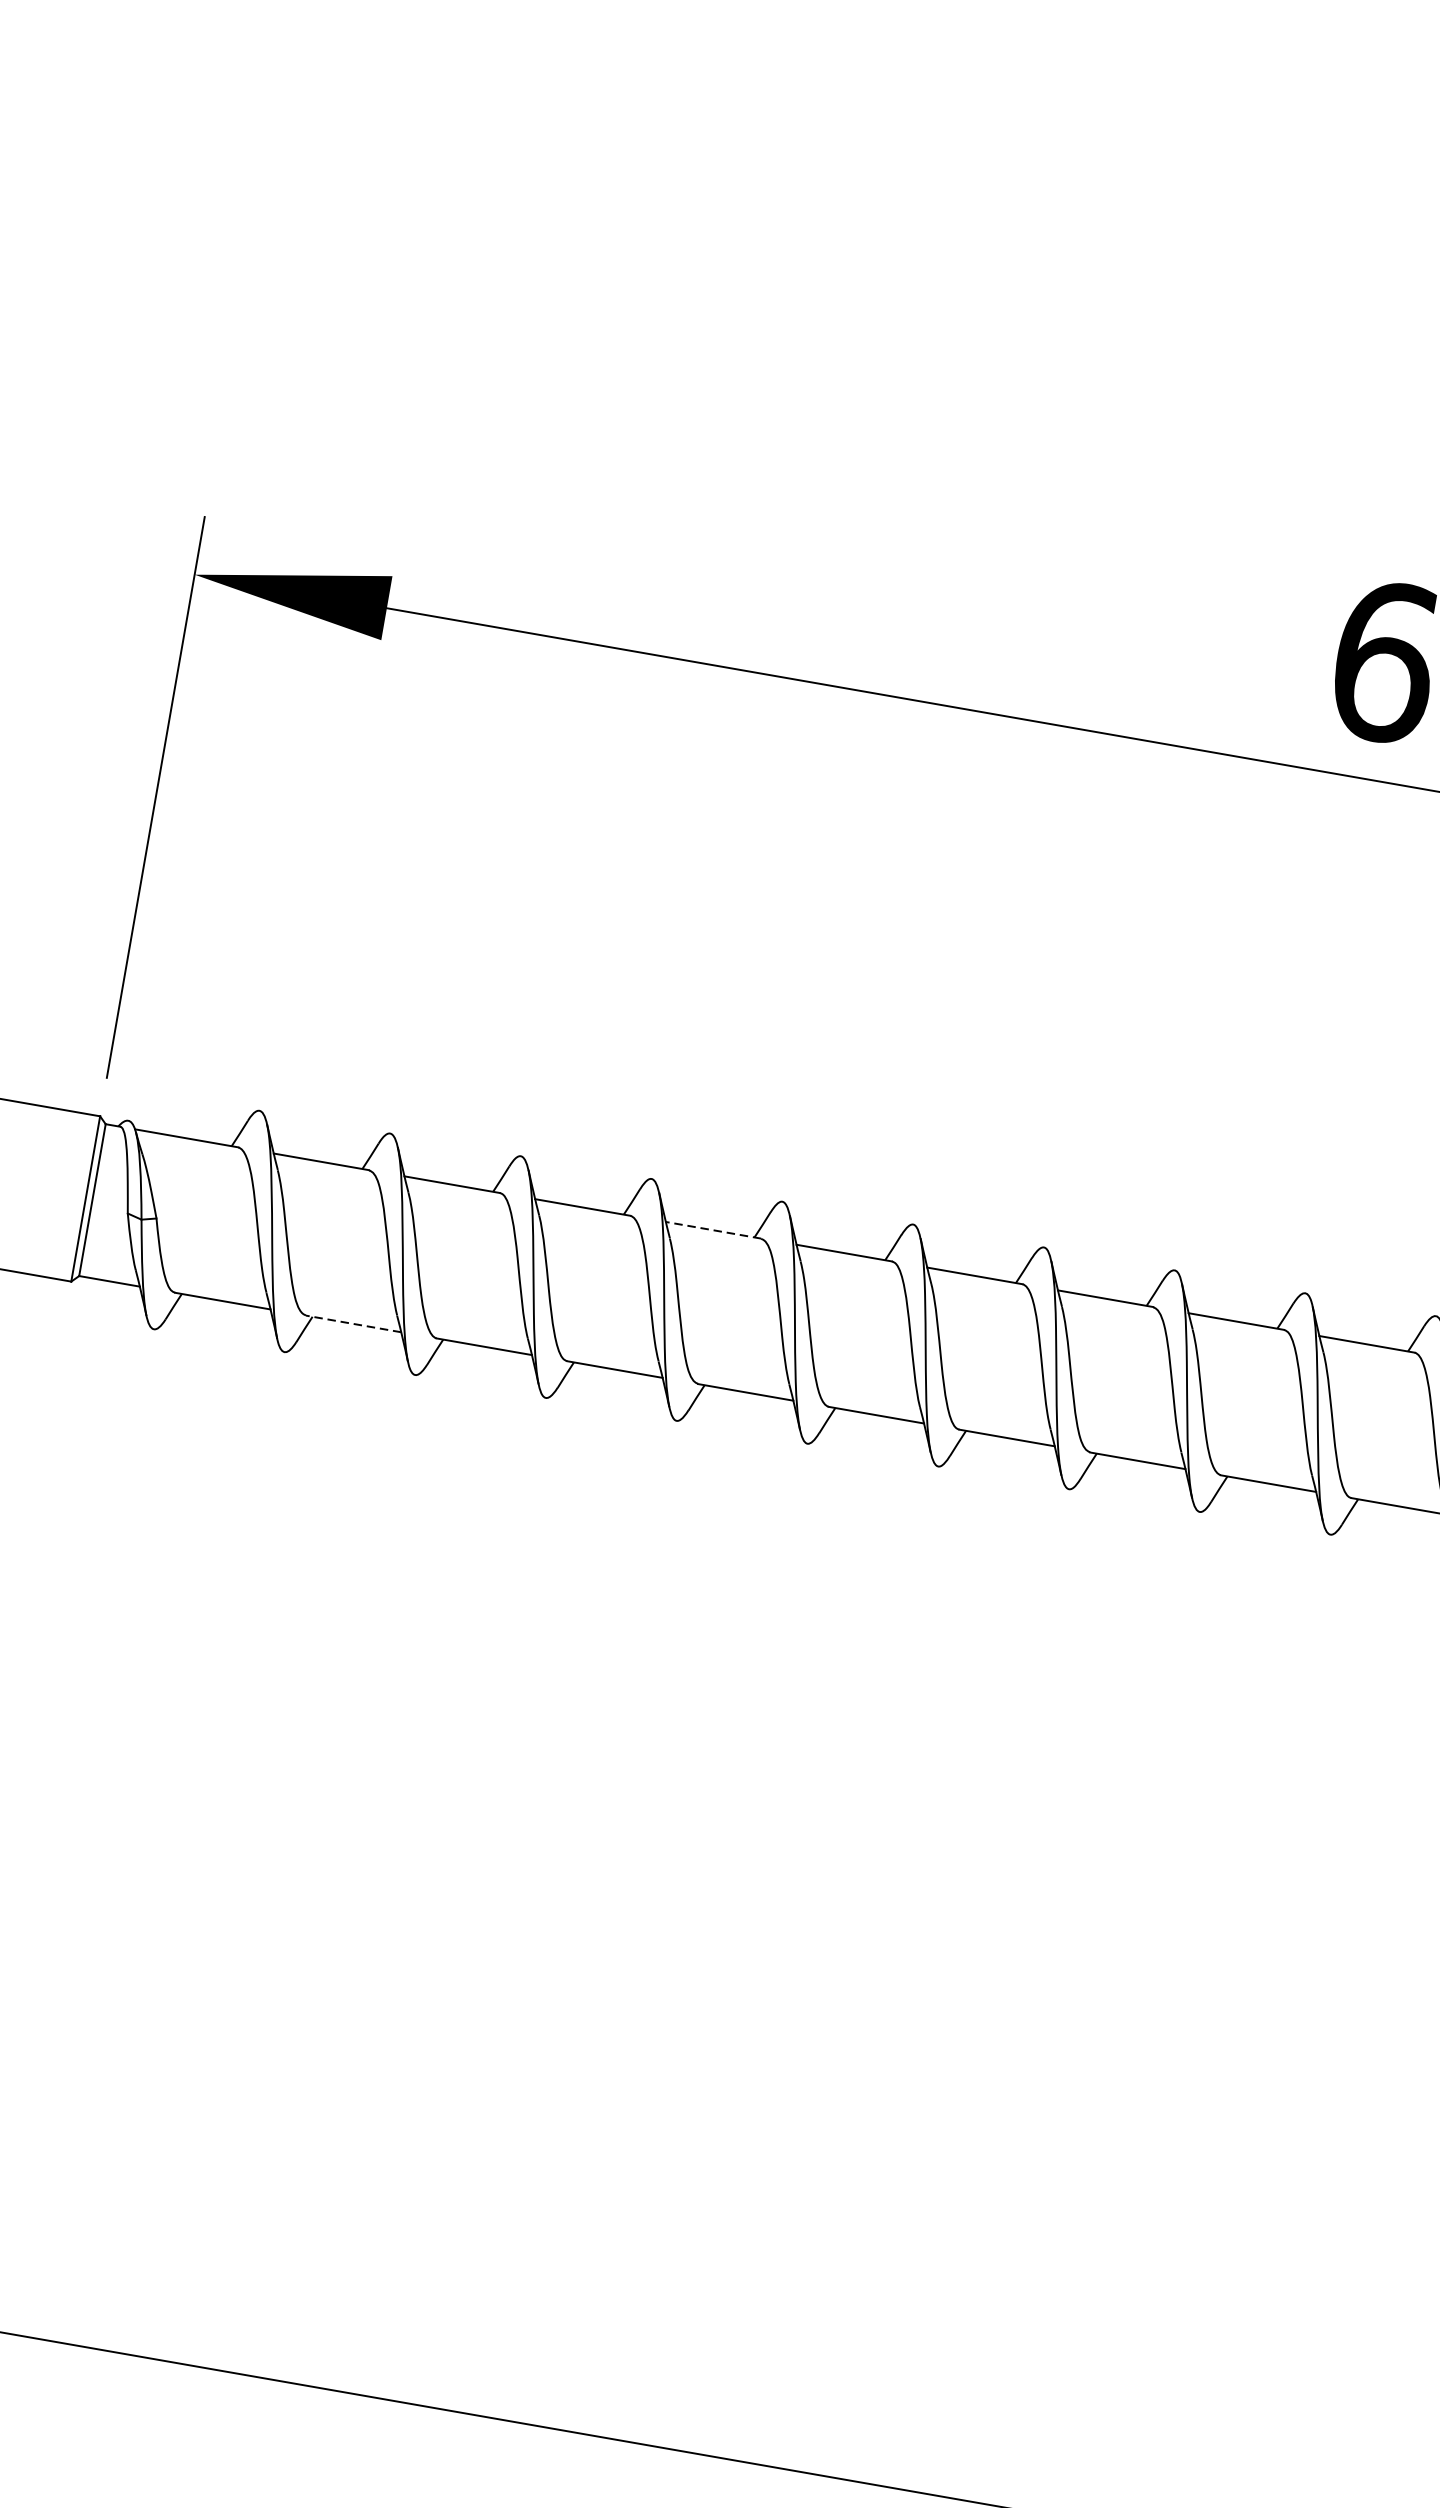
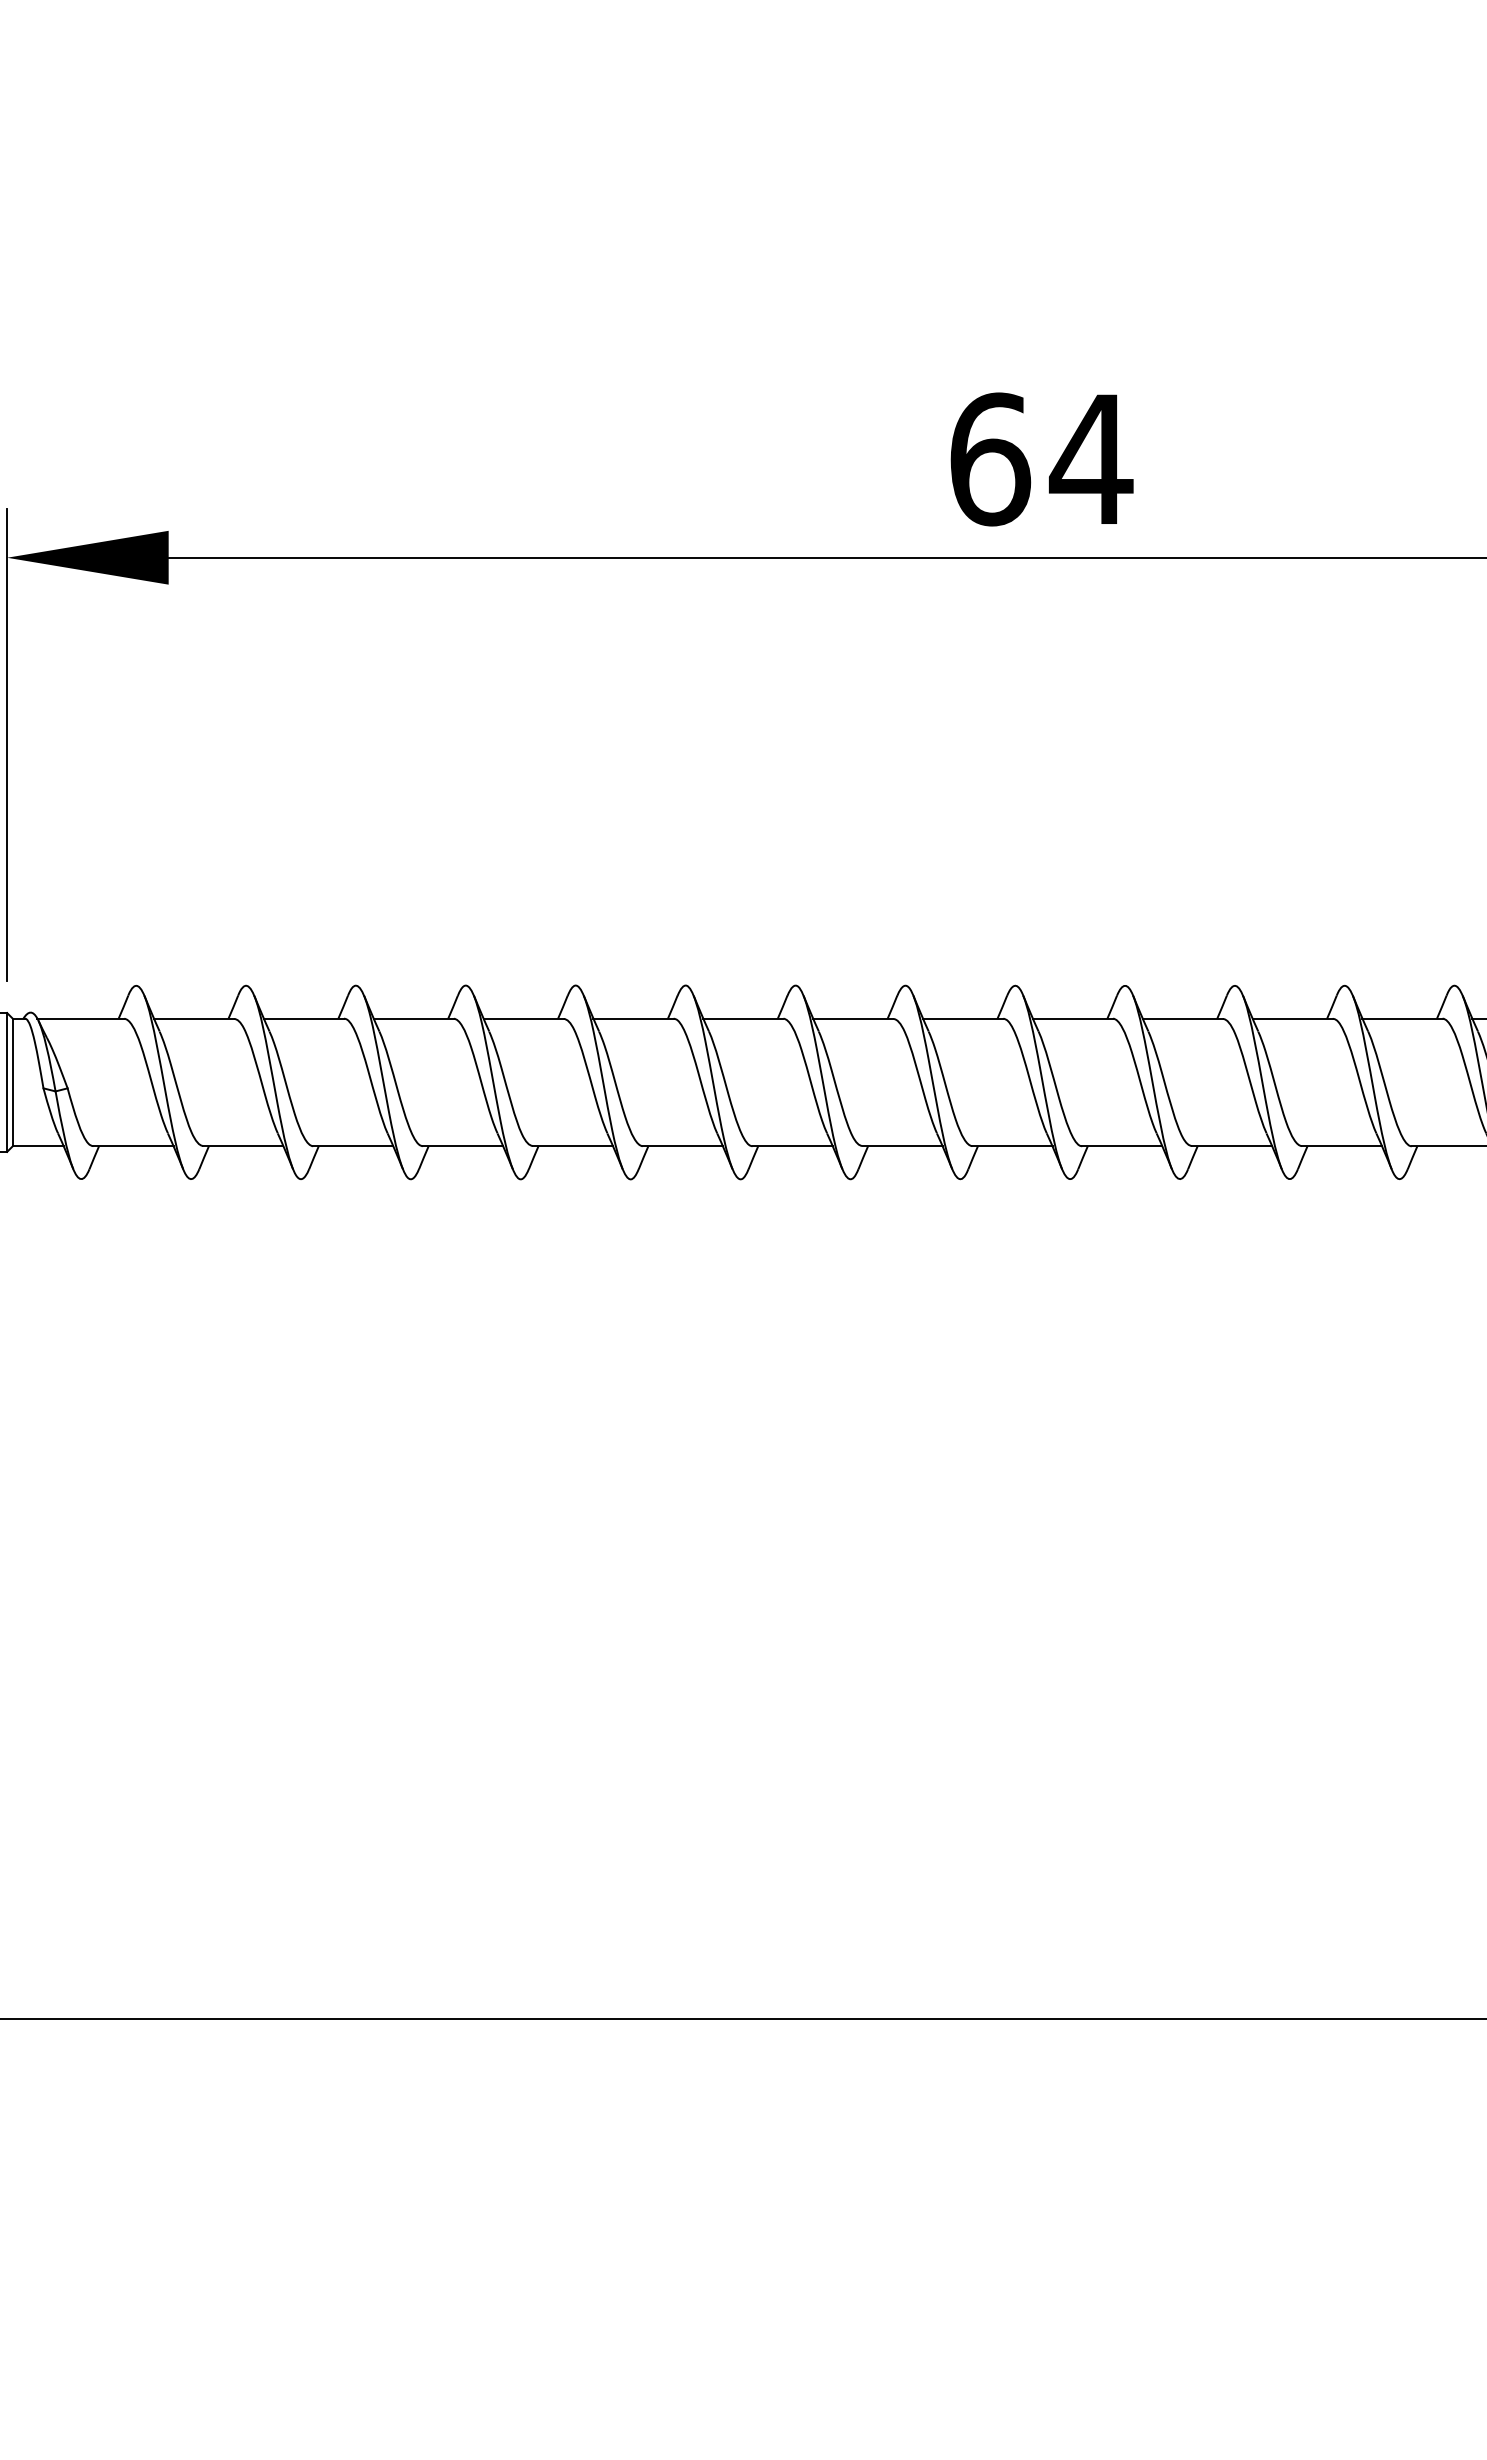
line: (713, 1230) -> (523, 1018), dashed -> solid
line: (352, 1324) -> (242, 1146), dashed -> solid

